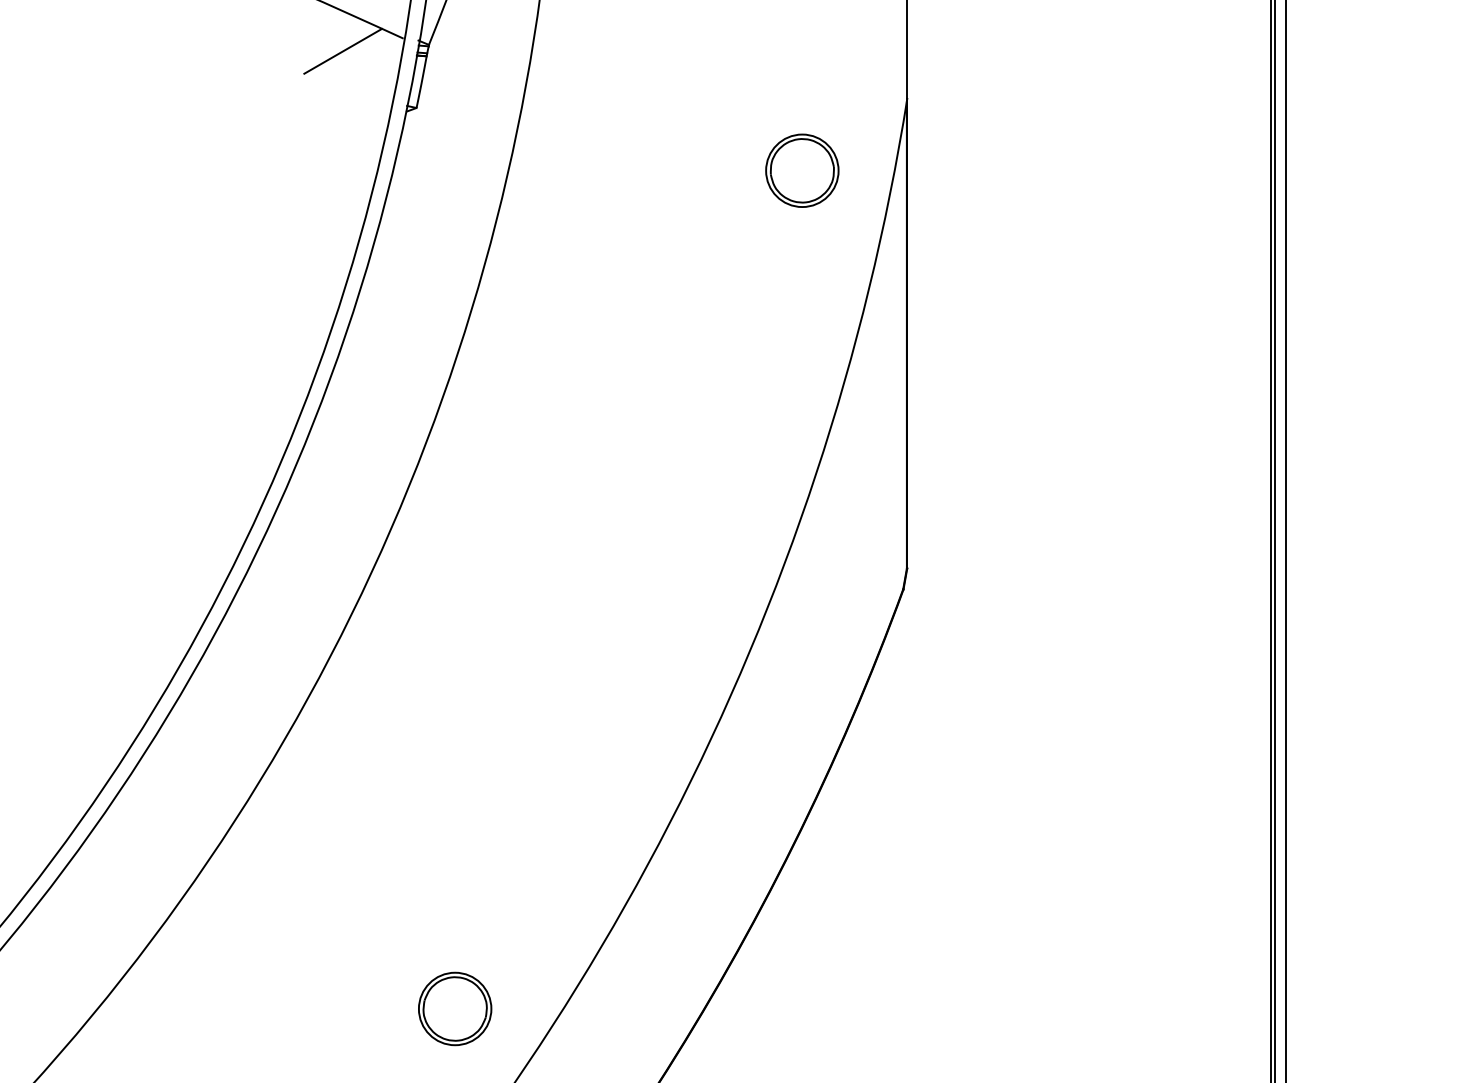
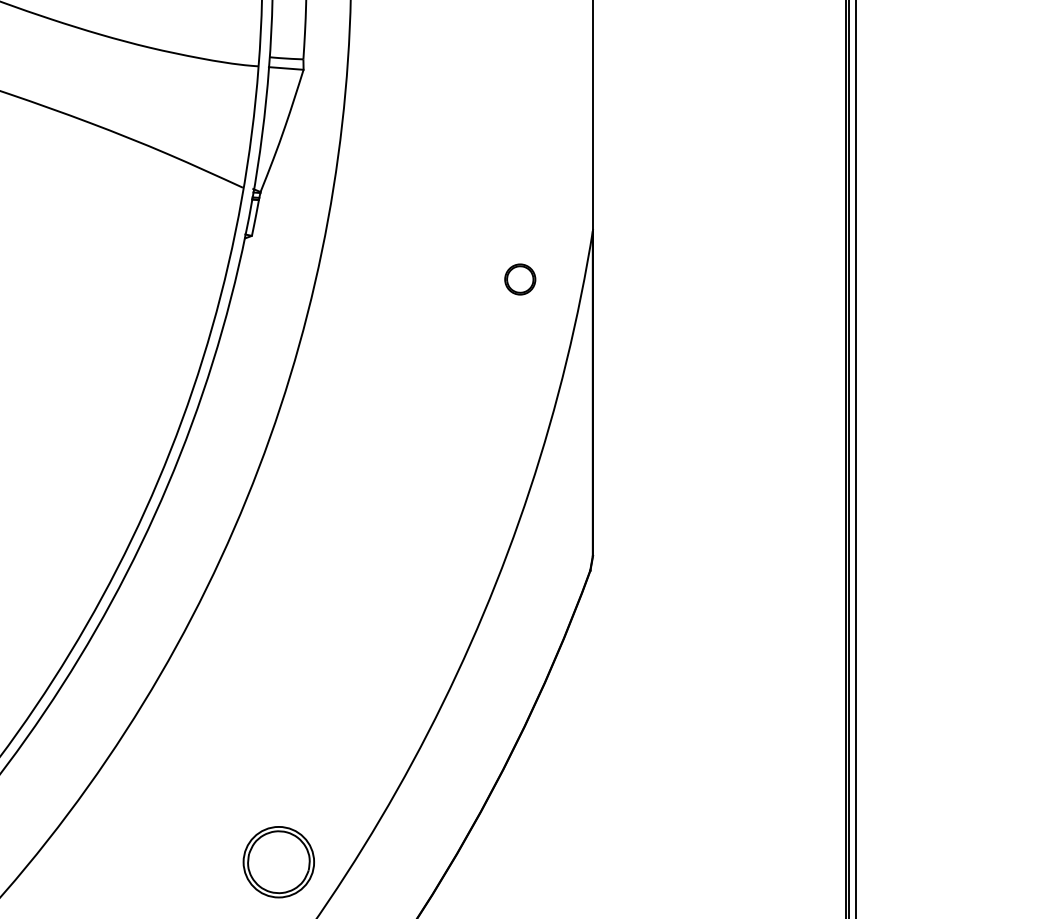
line: (342, 51) -> (200, 196), removed
part: (802, 170) -> (520, 279), size x0.6
part: (454, 1009) -> (278, 862), size x1.4

